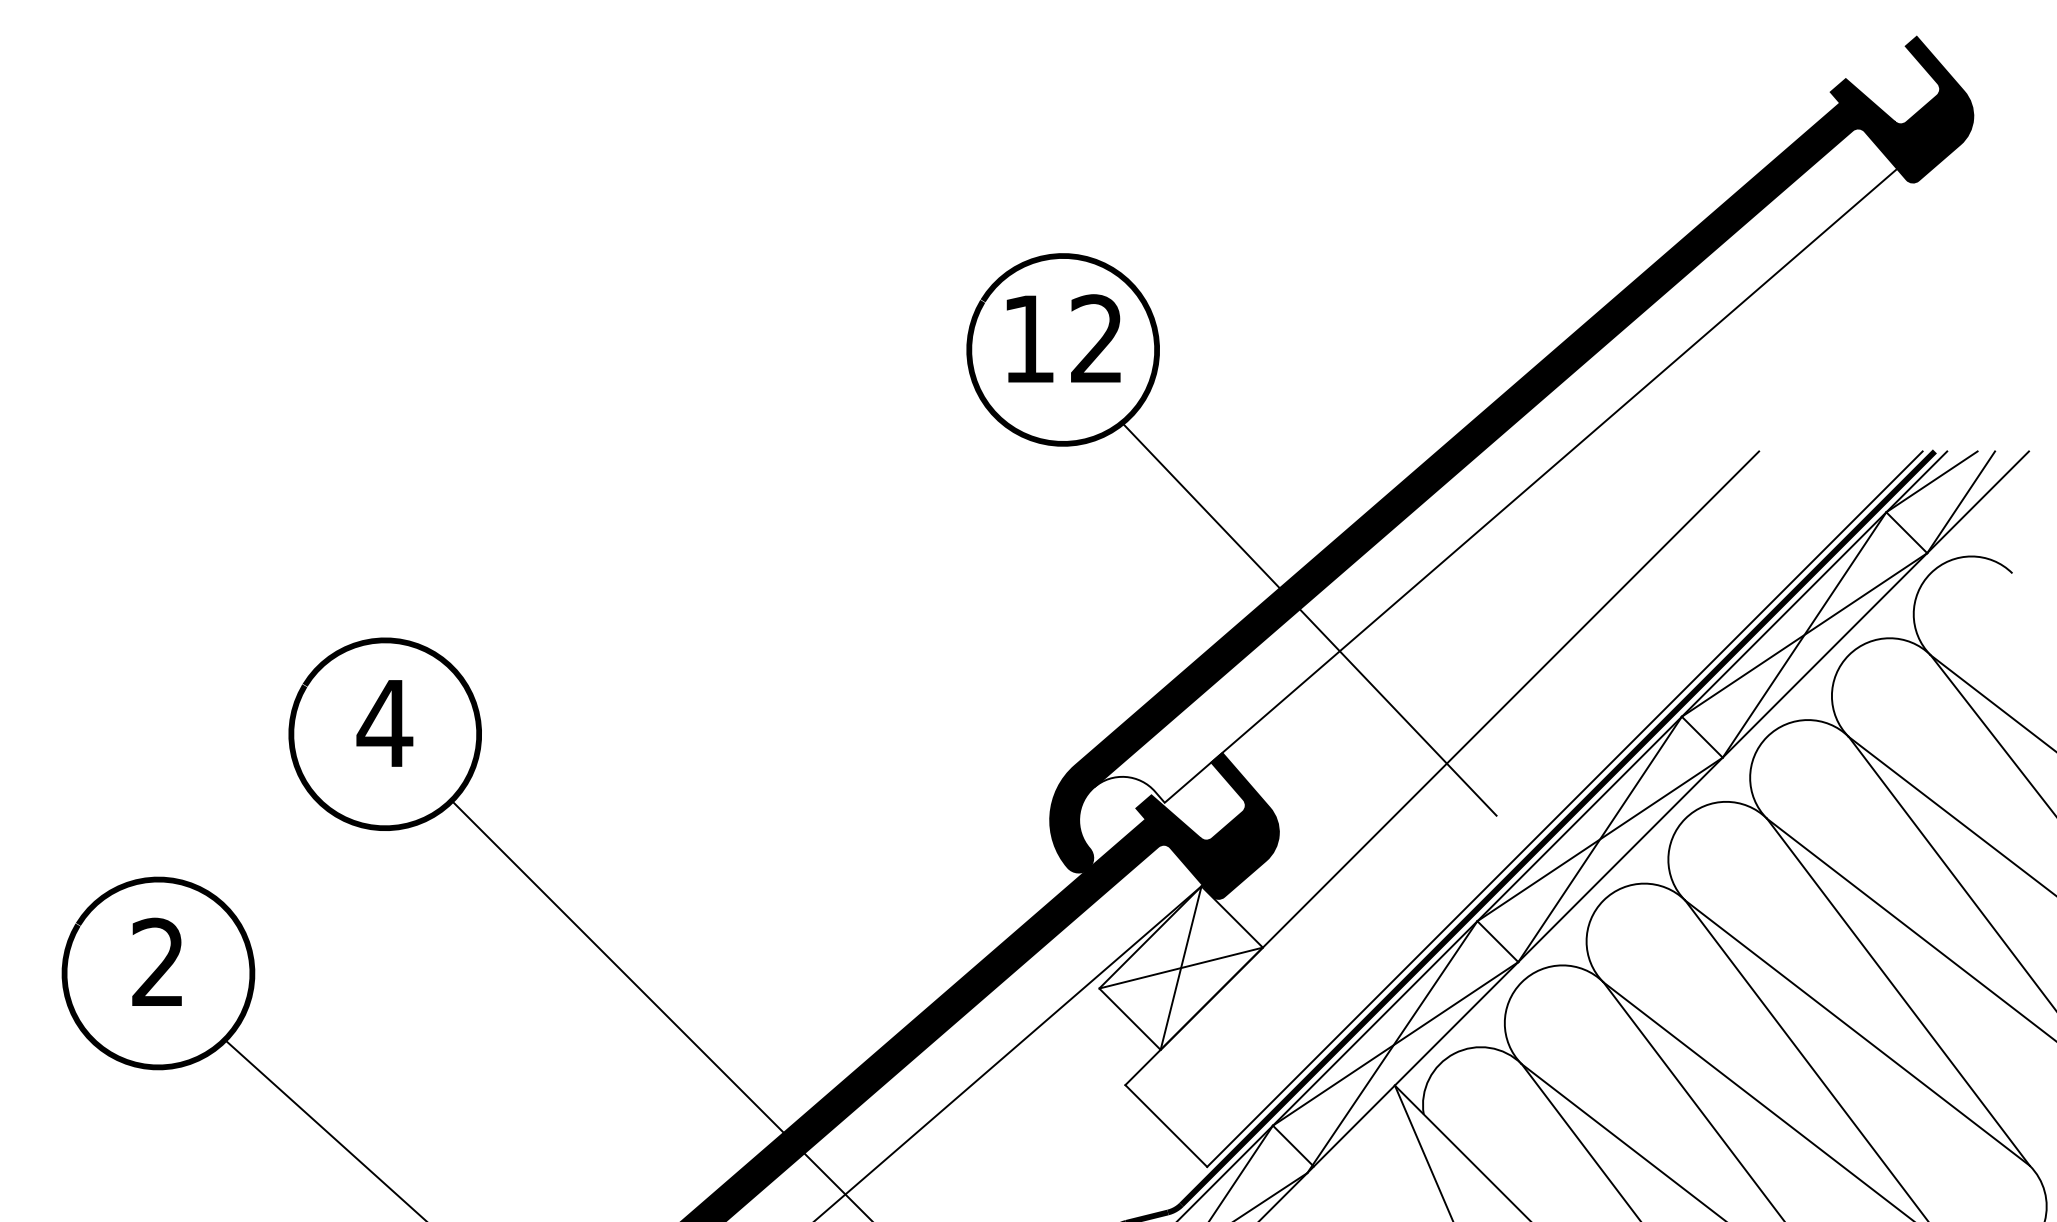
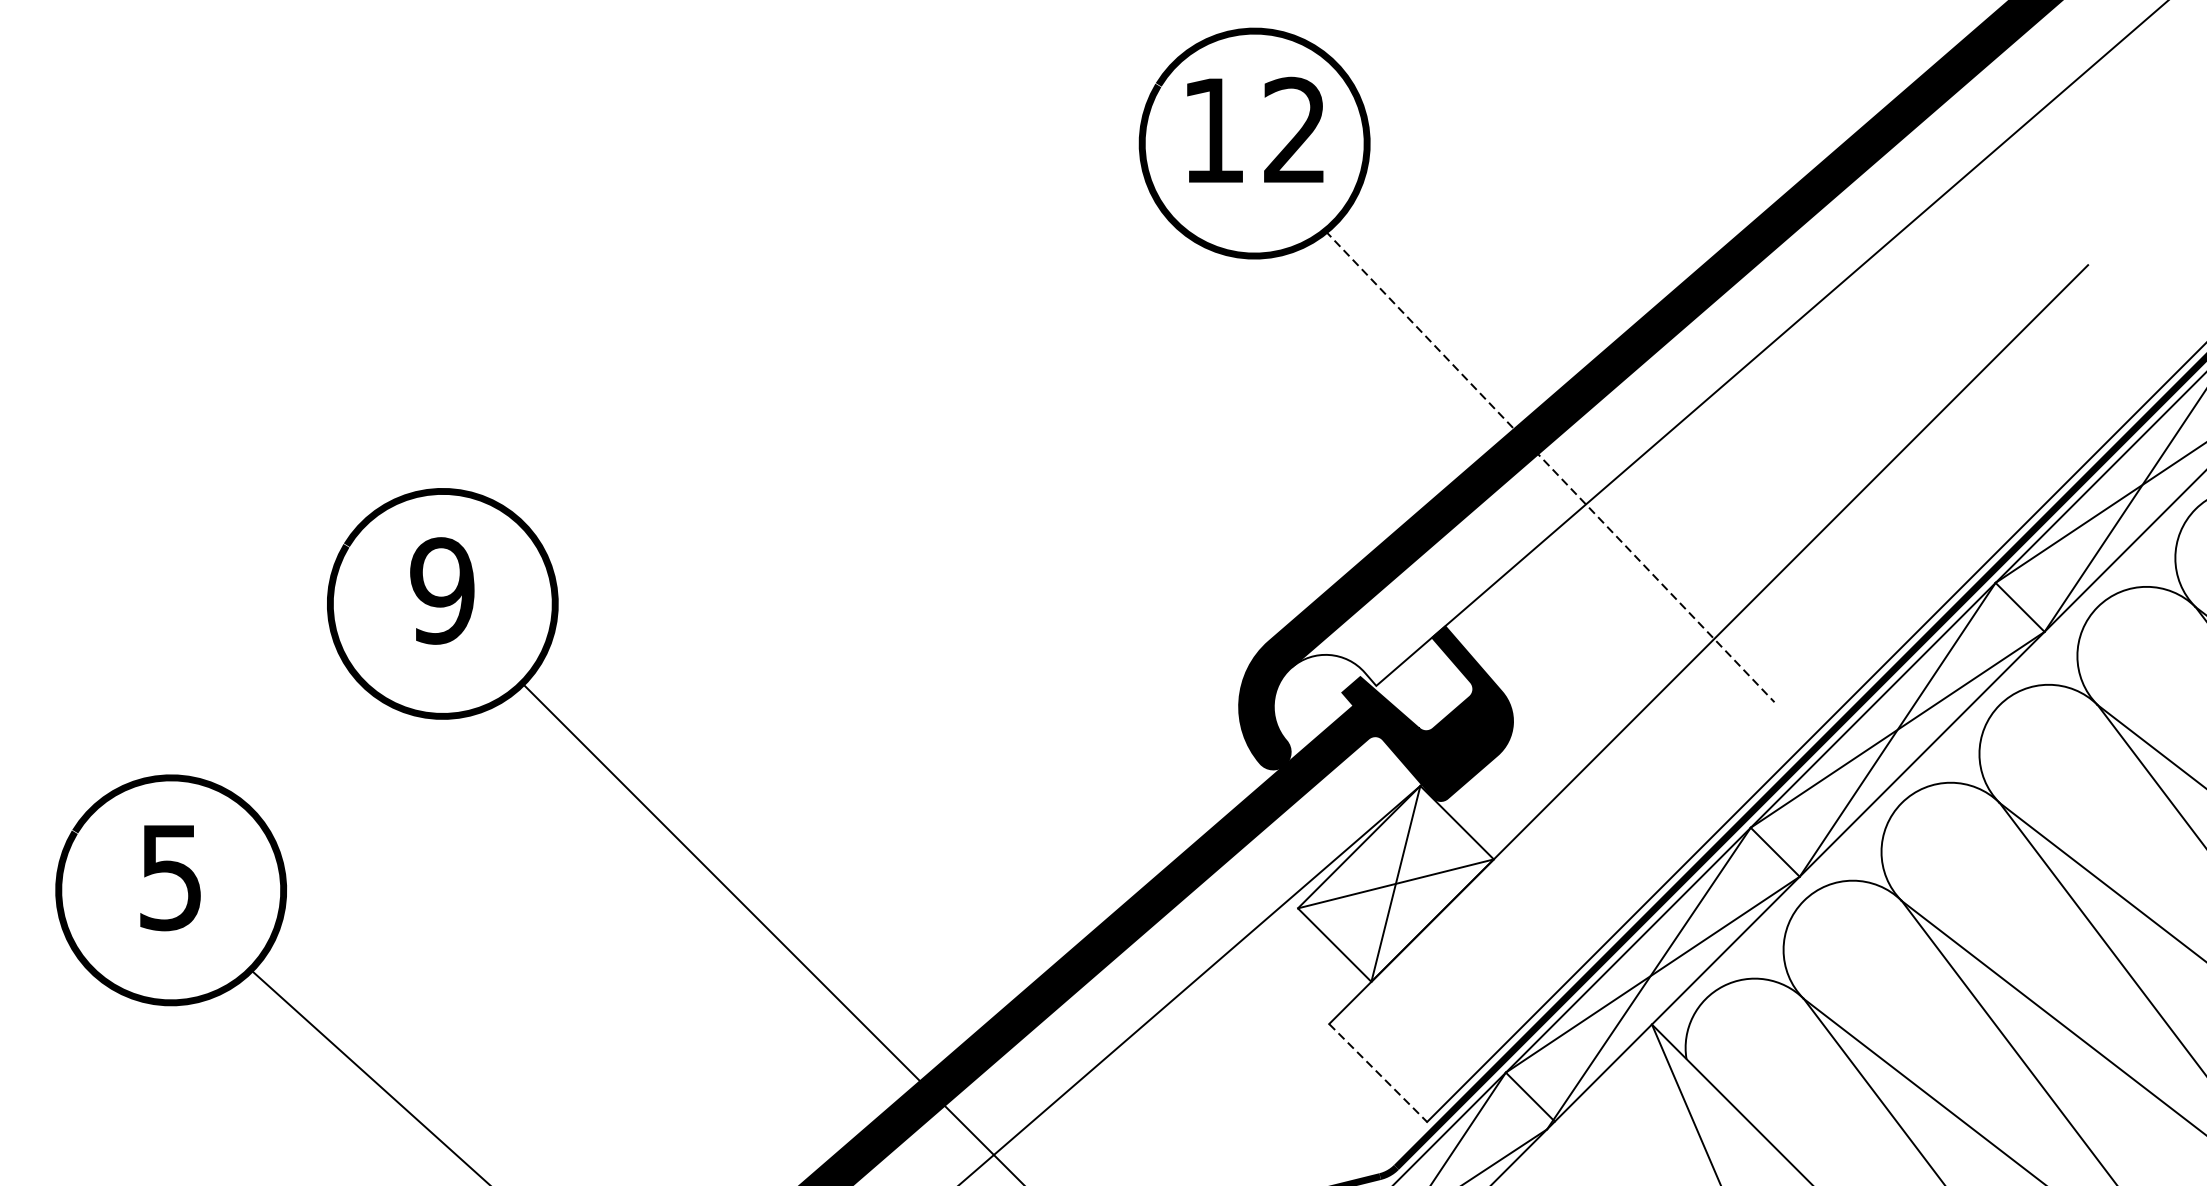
line: (1309, 619) -> (1549, 466), solid -> dashed
text: (384, 723) -> (441, 590), 4 -> 9
text: (157, 962) -> (170, 877), 2 -> 5
line: (1166, 1126) -> (1378, 1073), solid -> dashed

